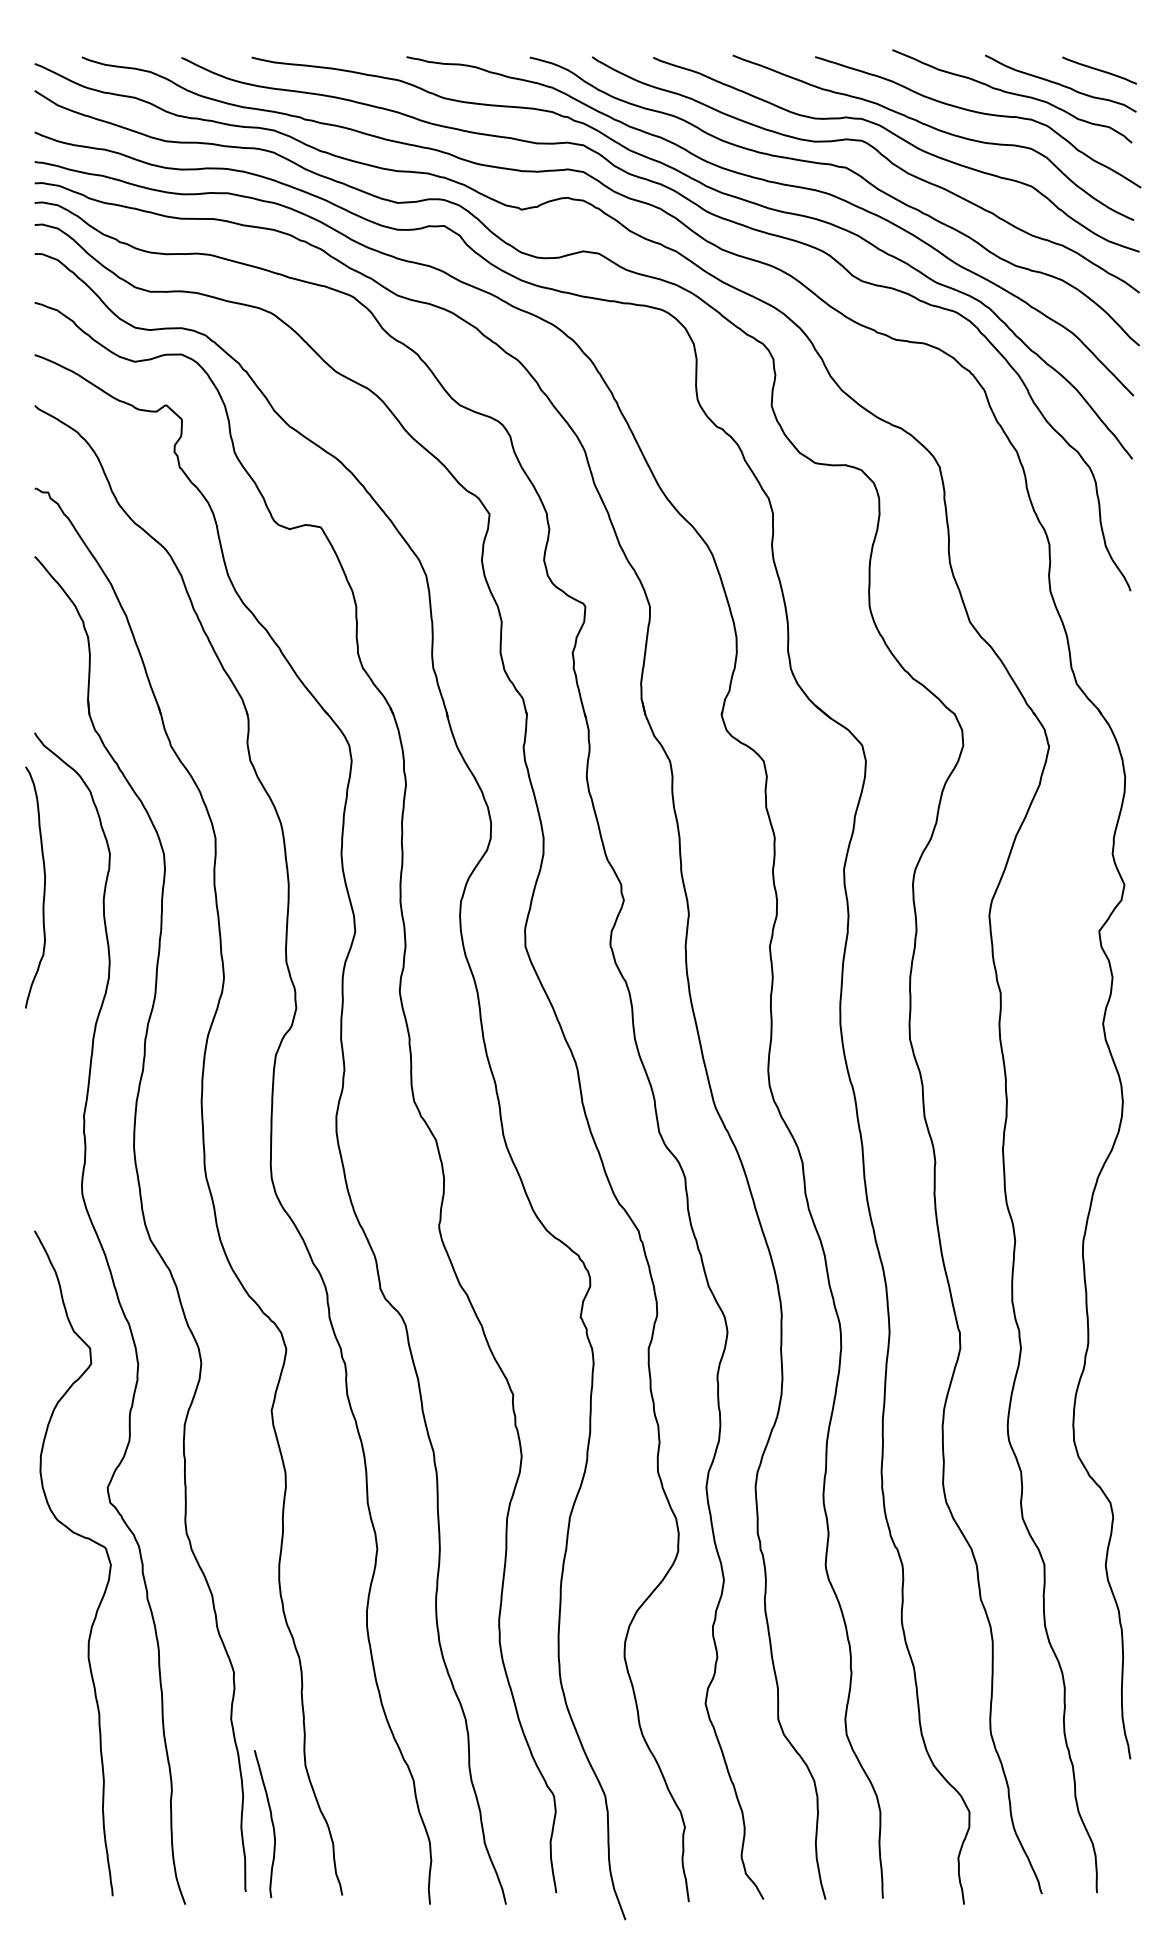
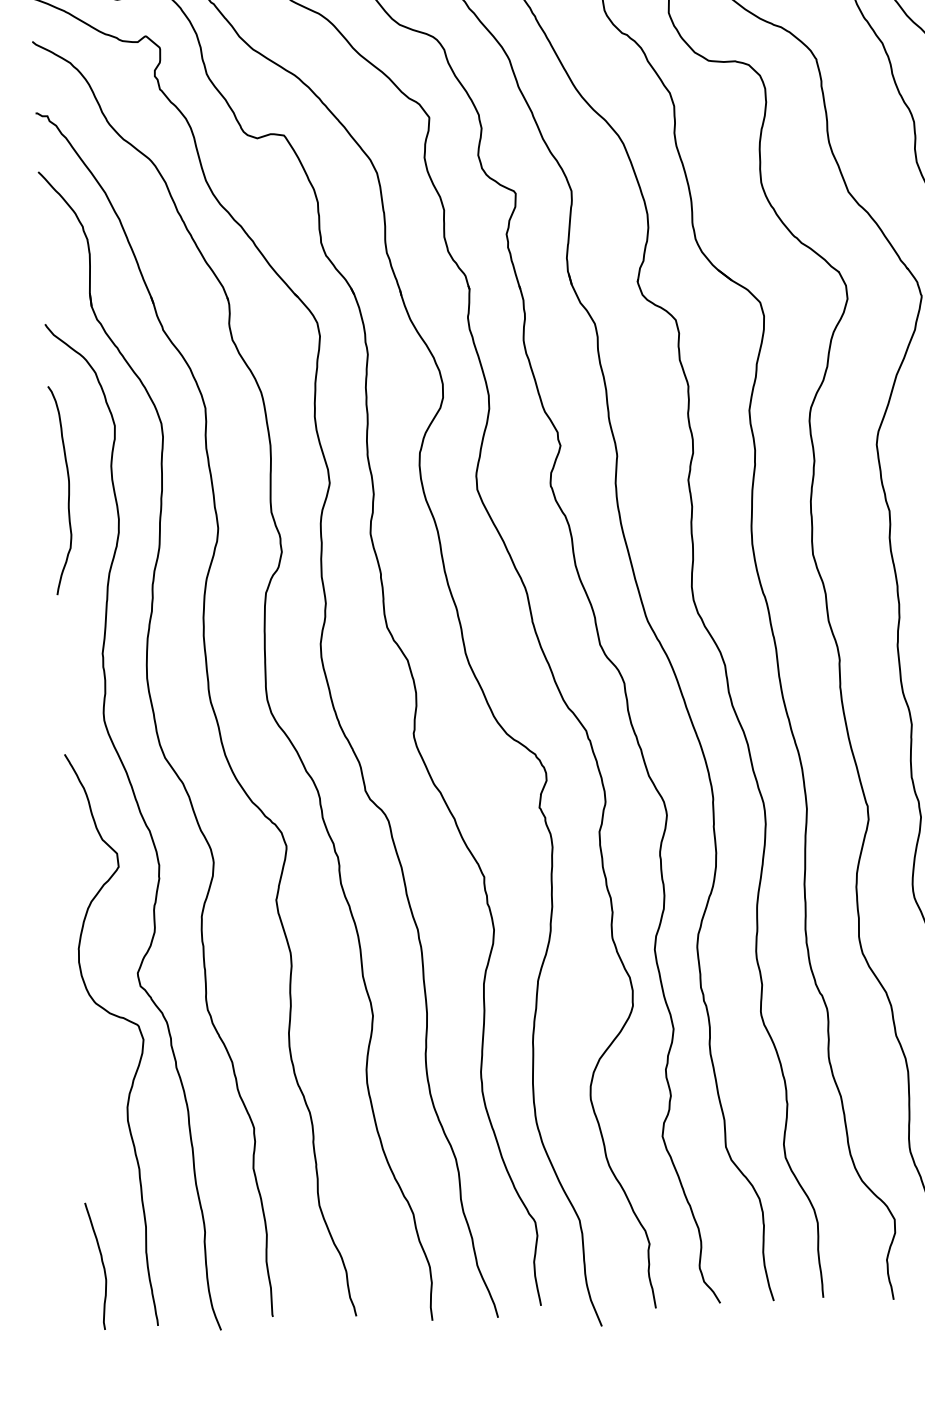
curve: (43, 887) -> (68, 489), moved
curve: (271, 1823) -> (102, 1265), moved

